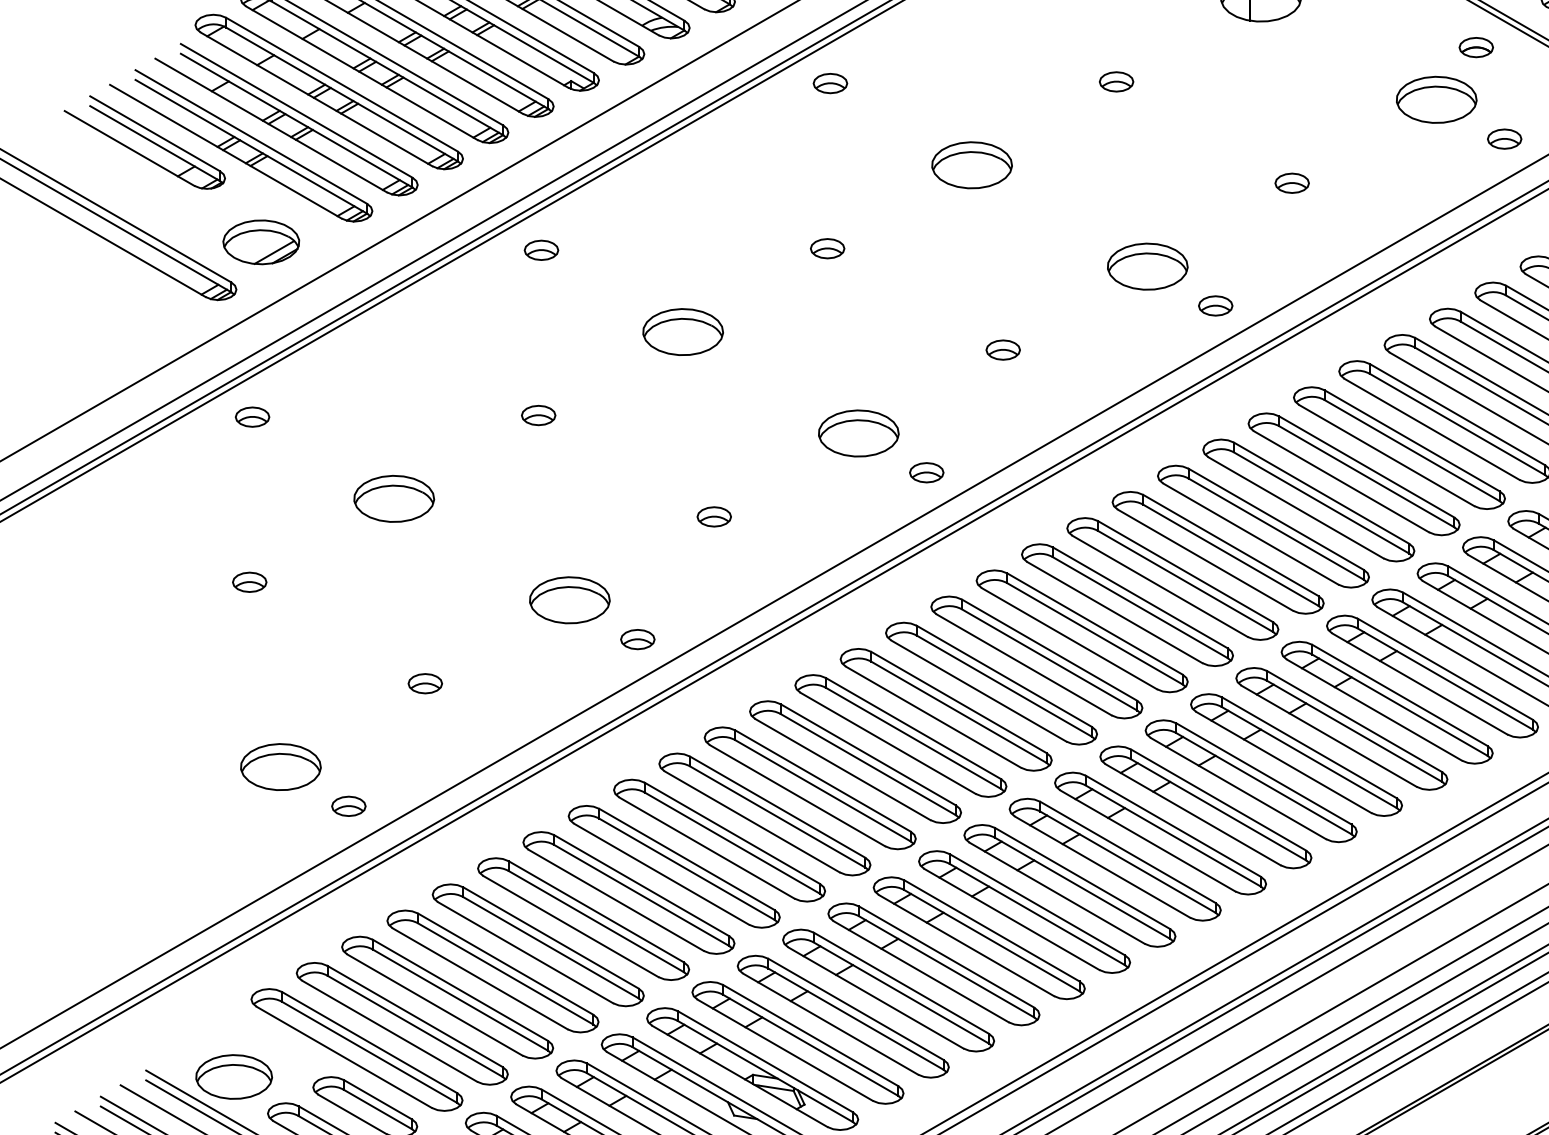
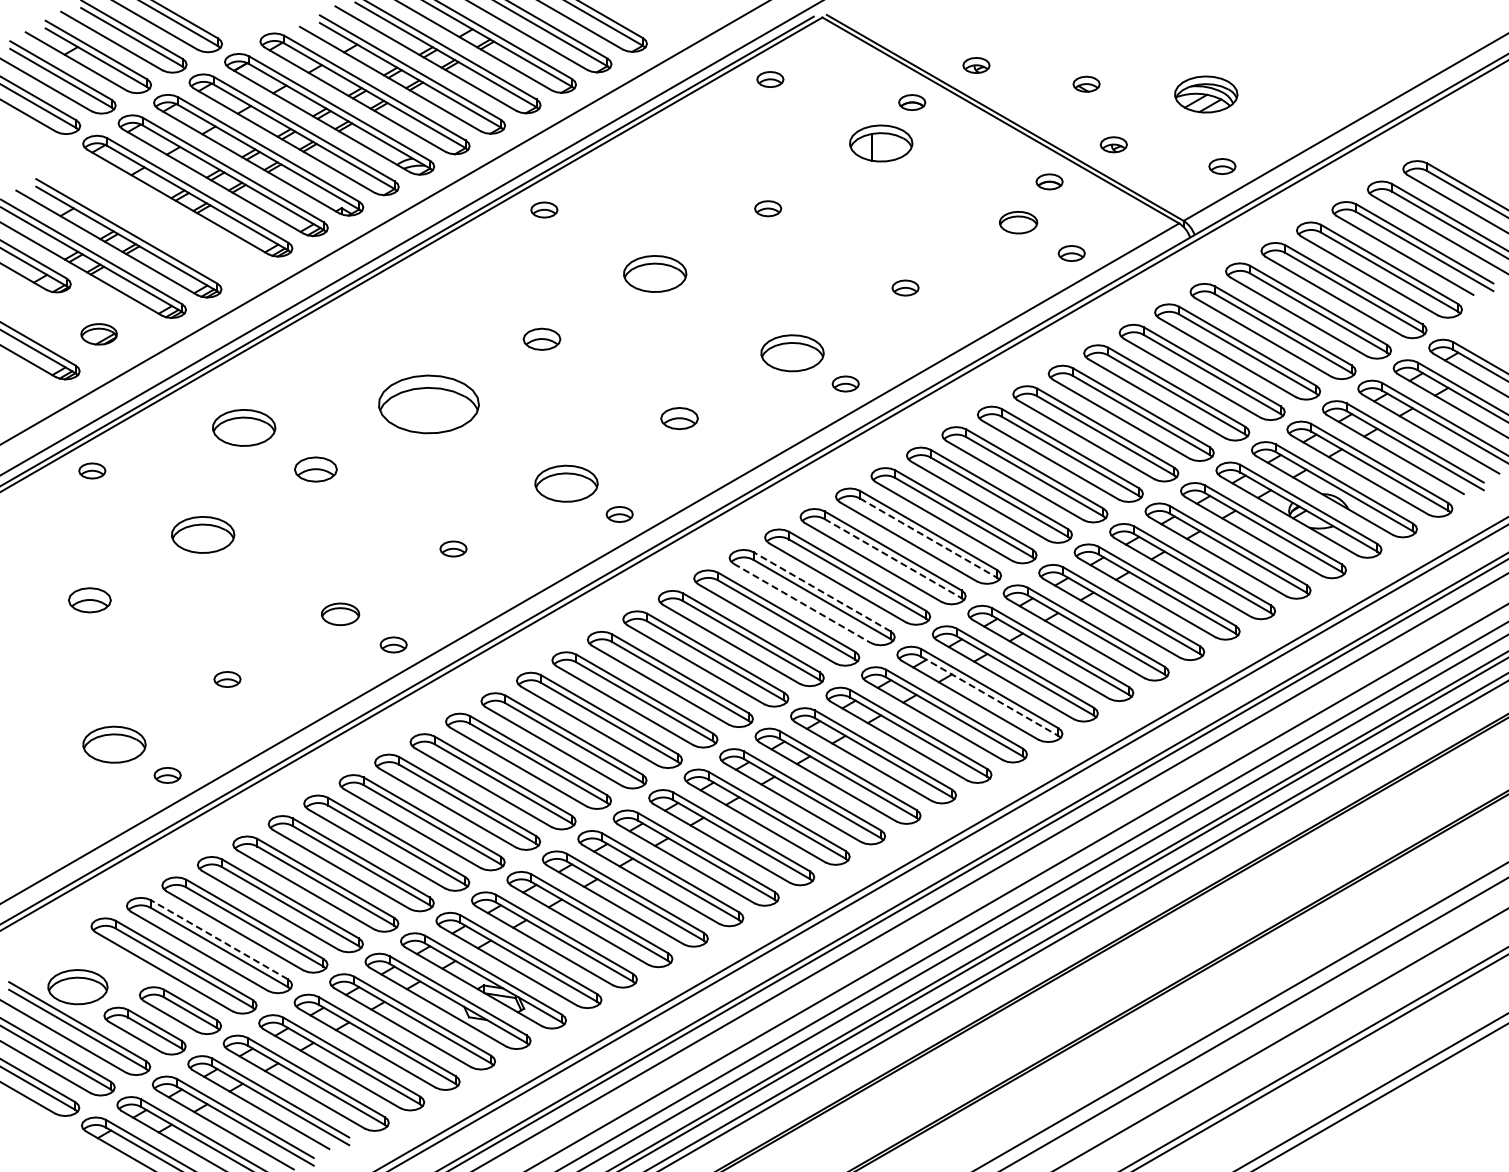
part: (328, 91) -> (151, 216), removed
part: (1436, 99) -> (1018, 222), size x0.6
part: (260, 242) -> (98, 334), size x0.6
part: (828, 247) -> (542, 338), size x1.4
part: (541, 250) -> (318, 340), removed
part: (683, 332) -> (429, 404), size x1.6
part: (1003, 350) -> (679, 418), size x1.4
part: (447, 361) -> (244, 427), added
part: (539, 415) -> (316, 469), size x1.6
line: (1321, 503) -> (928, 538), solid -> dashed
line: (1276, 529) -> (893, 558), solid -> dashed
line: (1184, 571) -> (821, 591), solid -> dashed
part: (250, 581) -> (90, 599), size x1.6
line: (1160, 586) -> (802, 603), solid -> dashed
part: (569, 600) -> (340, 614), size x0.6
line: (1400, 705) -> (990, 696), solid -> dashed
line: (415, 1016) -> (219, 939), solid -> dashed

